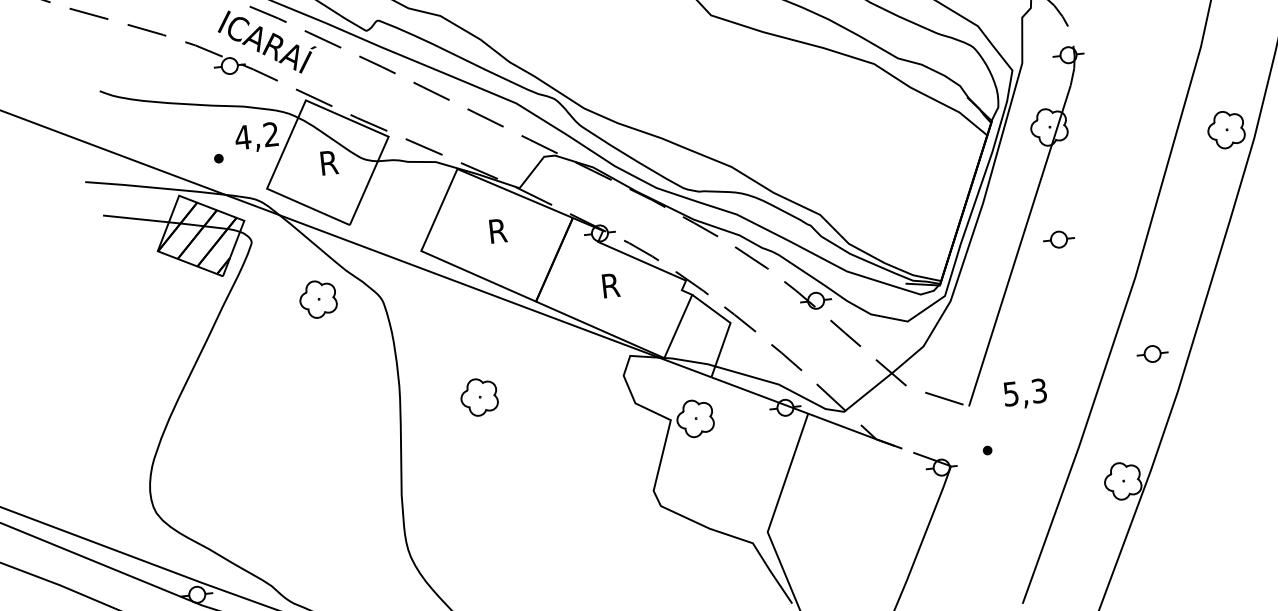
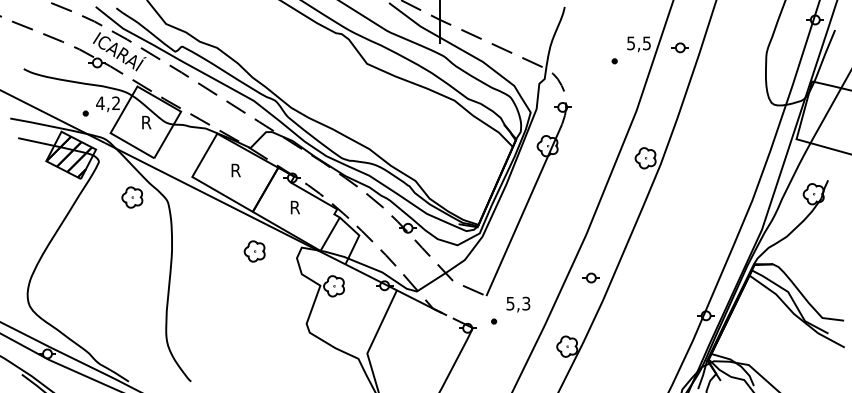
part: (1057, 238) -> (545, 208), removed
text: (1025, 393) -> (518, 304), moved
part: (478, 397) -> (254, 251), moved

